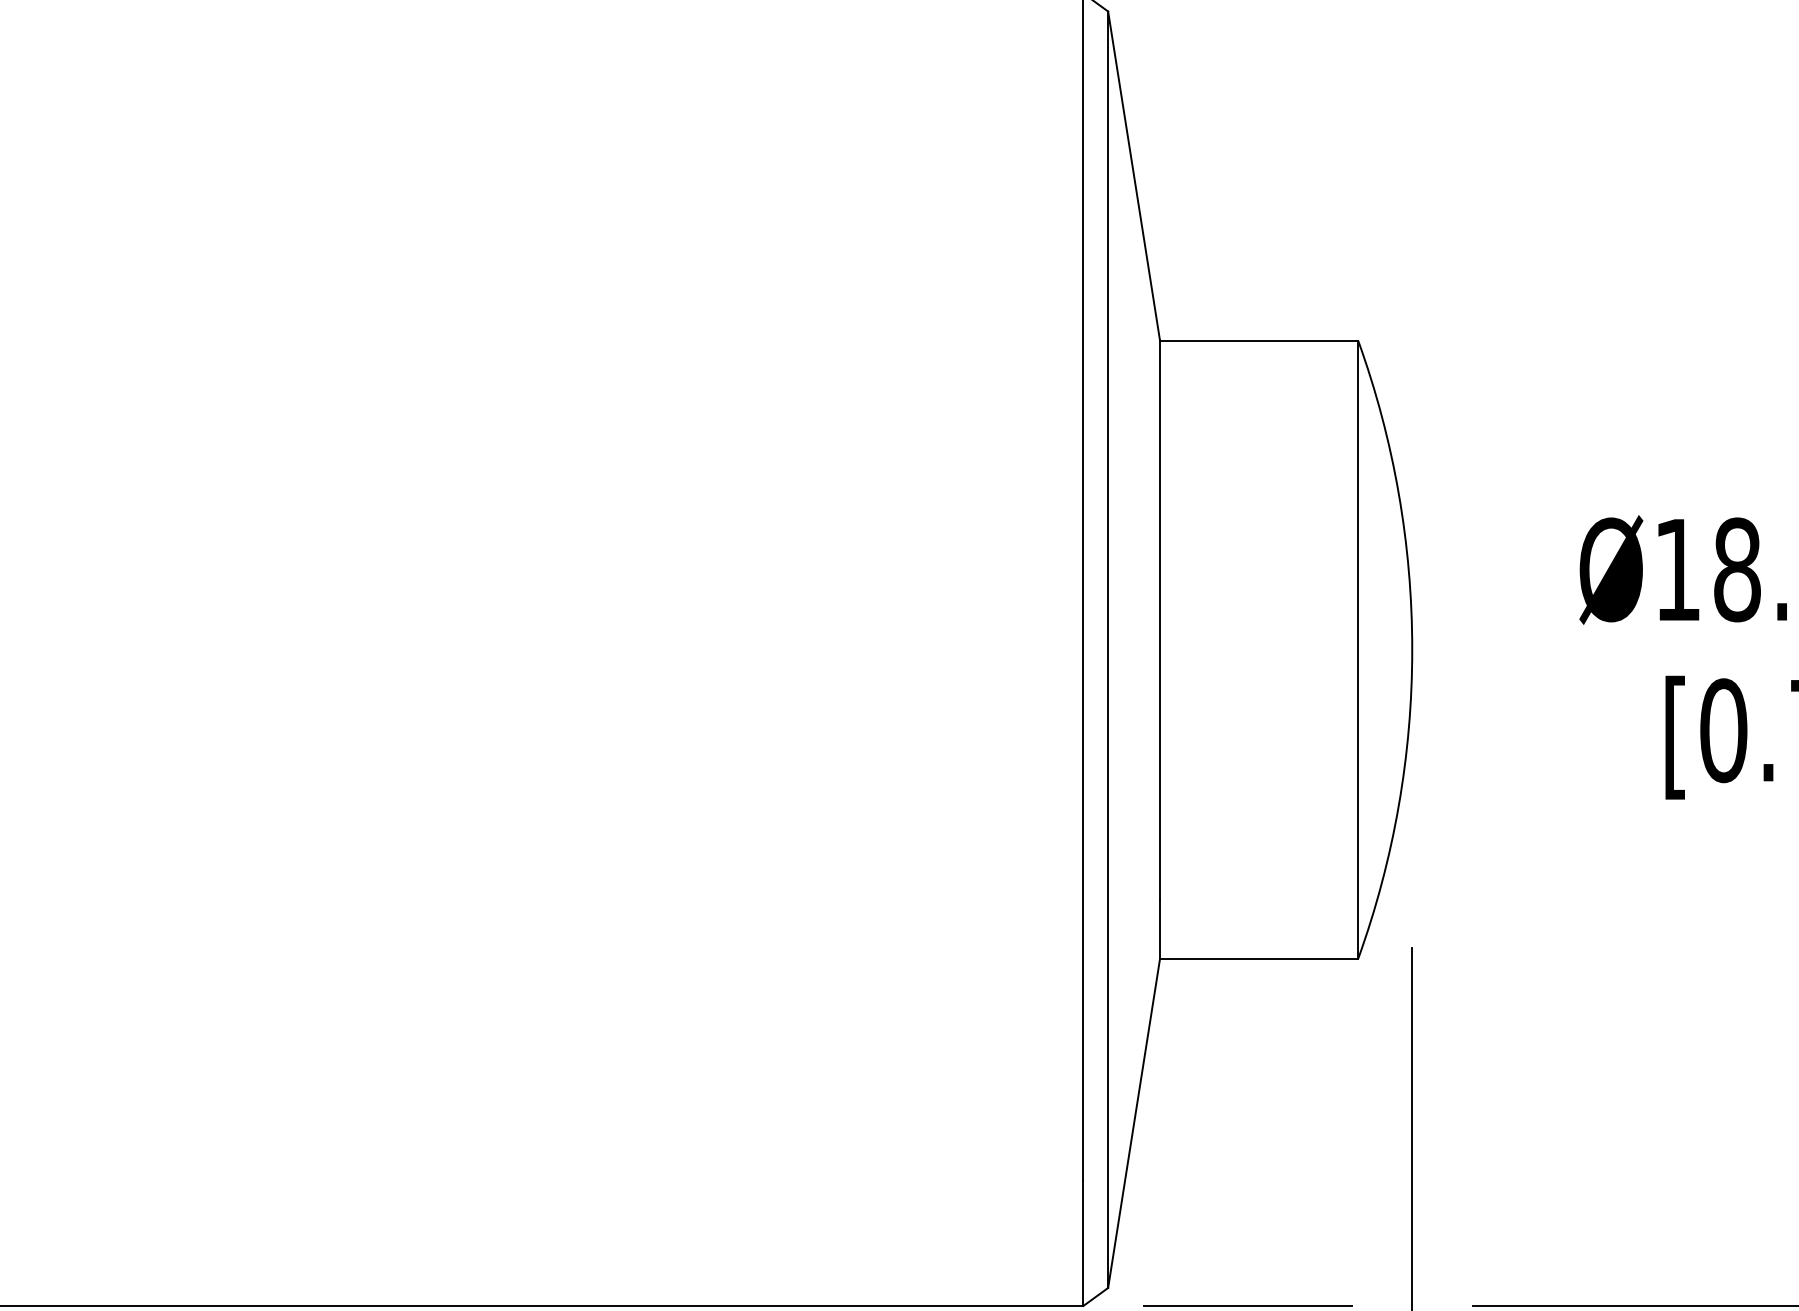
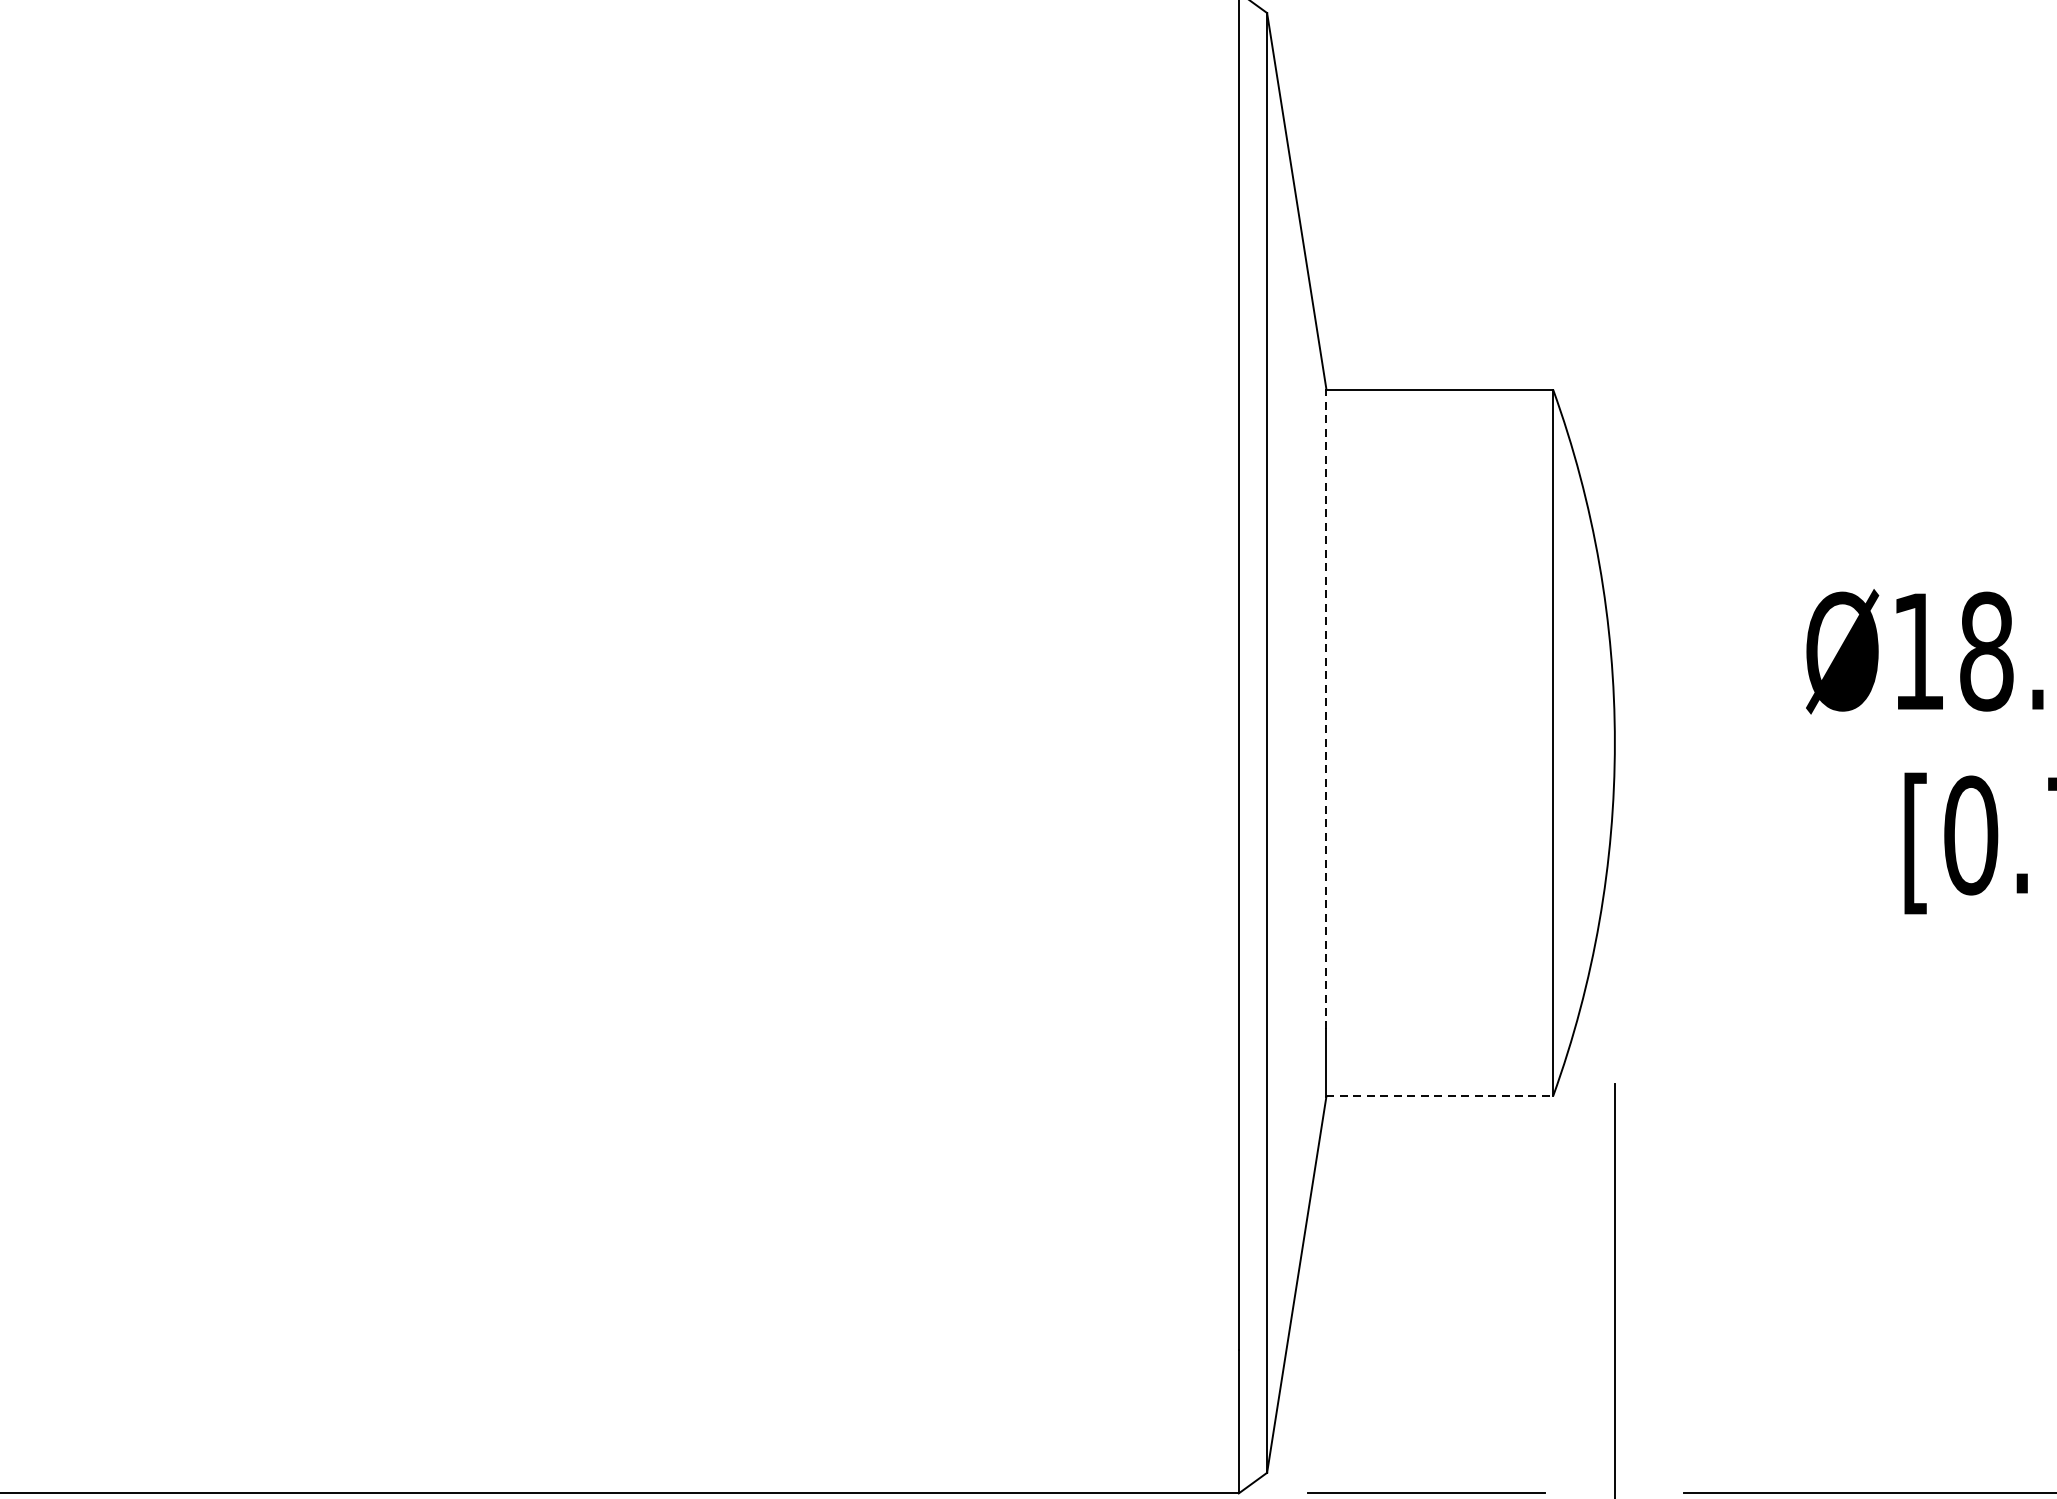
line: (1159, 619) -> (1325, 708), solid -> dashed
line: (1259, 958) -> (1440, 1096), solid -> dashed

